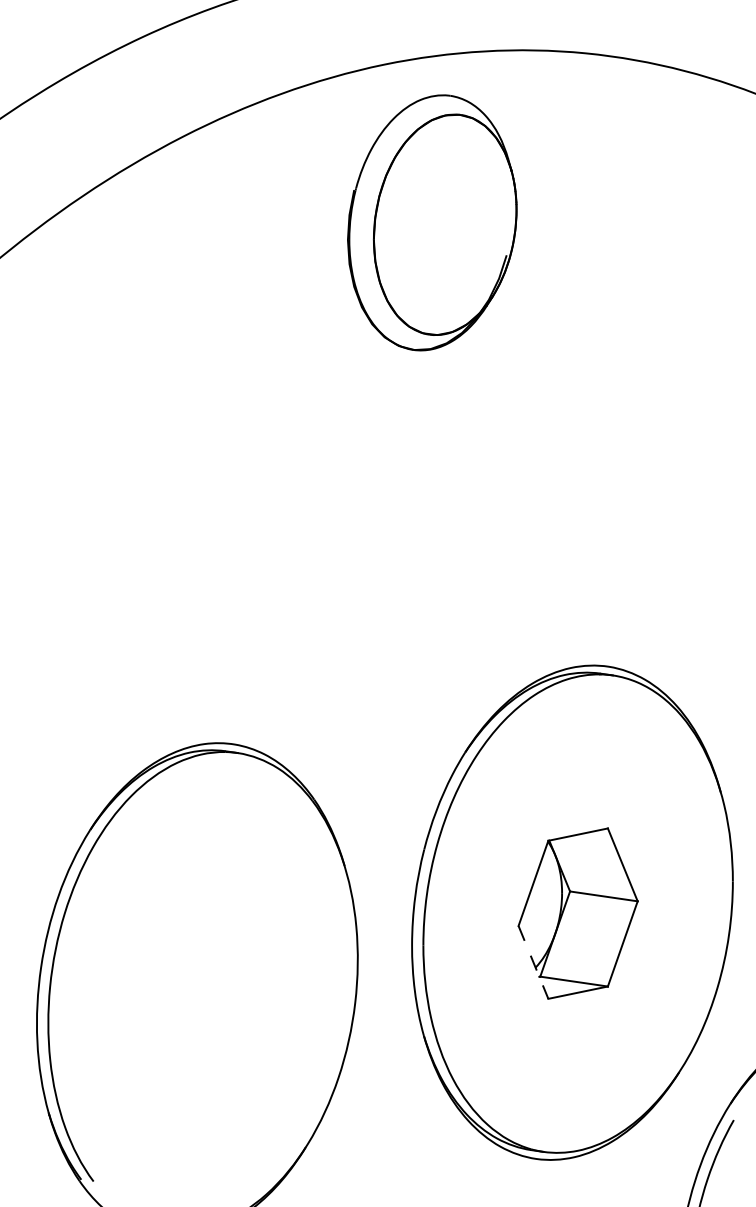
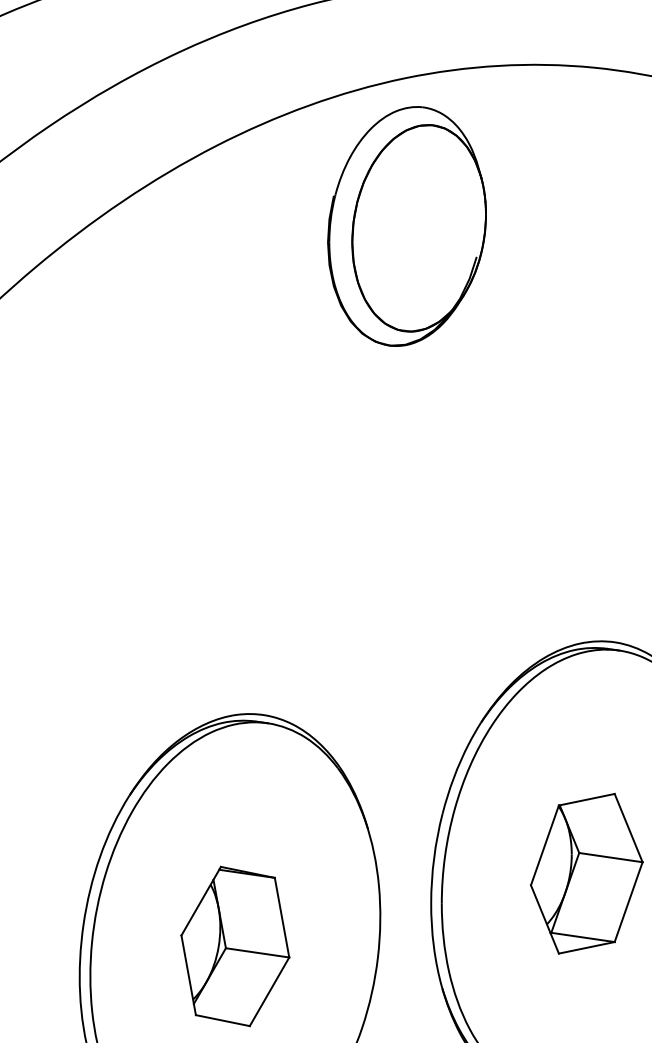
part: (432, 222) -> (407, 226), moved
line: (533, 962) -> (544, 919), dashed -> solid
part: (202, 991) -> (234, 946), added

